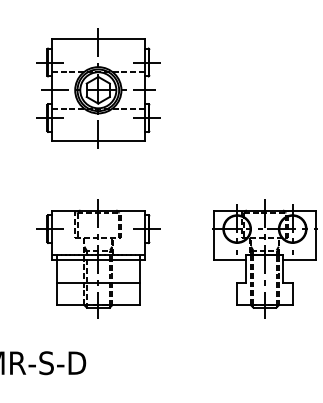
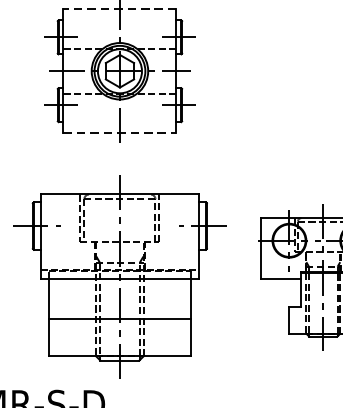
line: (97, 39) -> (118, 9), solid -> dashed
line: (98, 141) -> (120, 133), solid -> dashed
part: (98, 258) -> (120, 276), size x1.4

